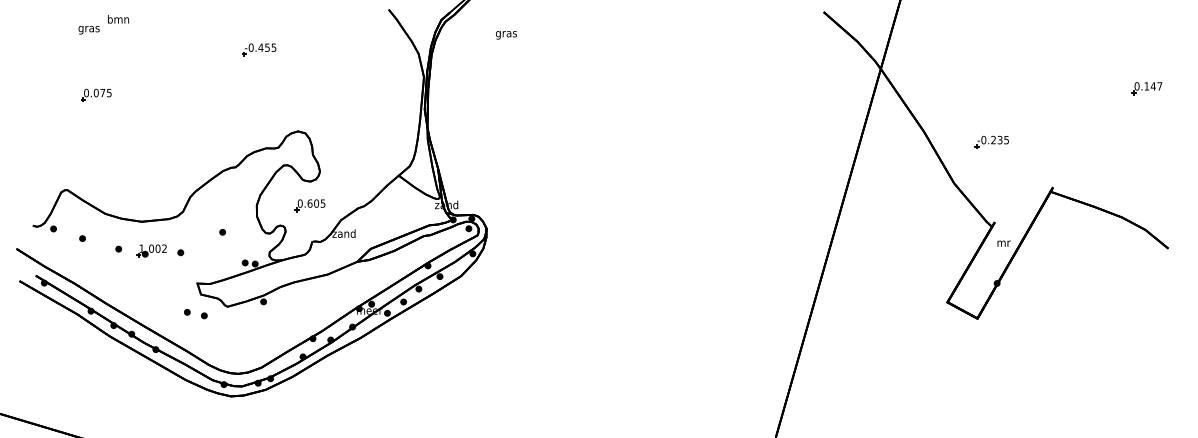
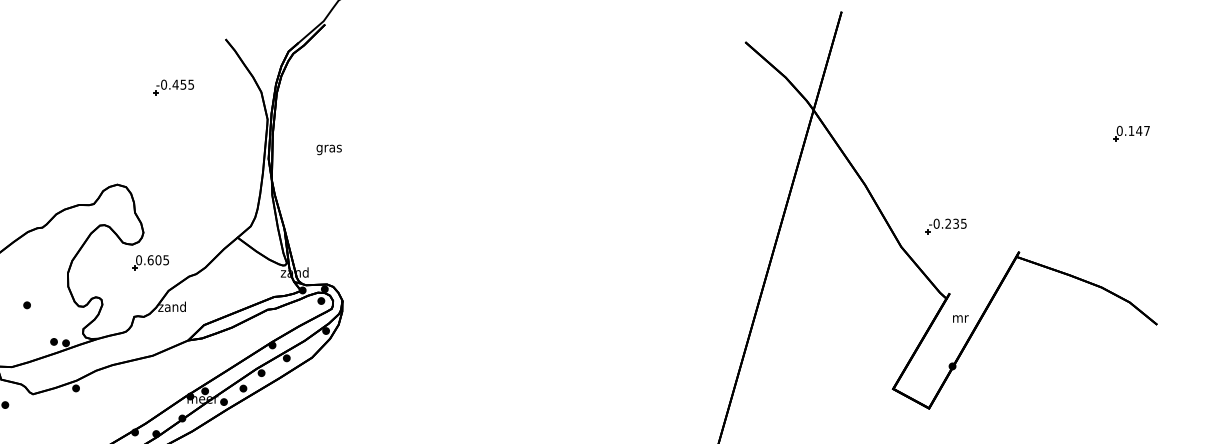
text: (506, 35) -> (329, 150), moved
part: (259, 49) -> (173, 86), moved
part: (991, 141) -> (945, 225), moved
part: (309, 205) -> (150, 262), moved

